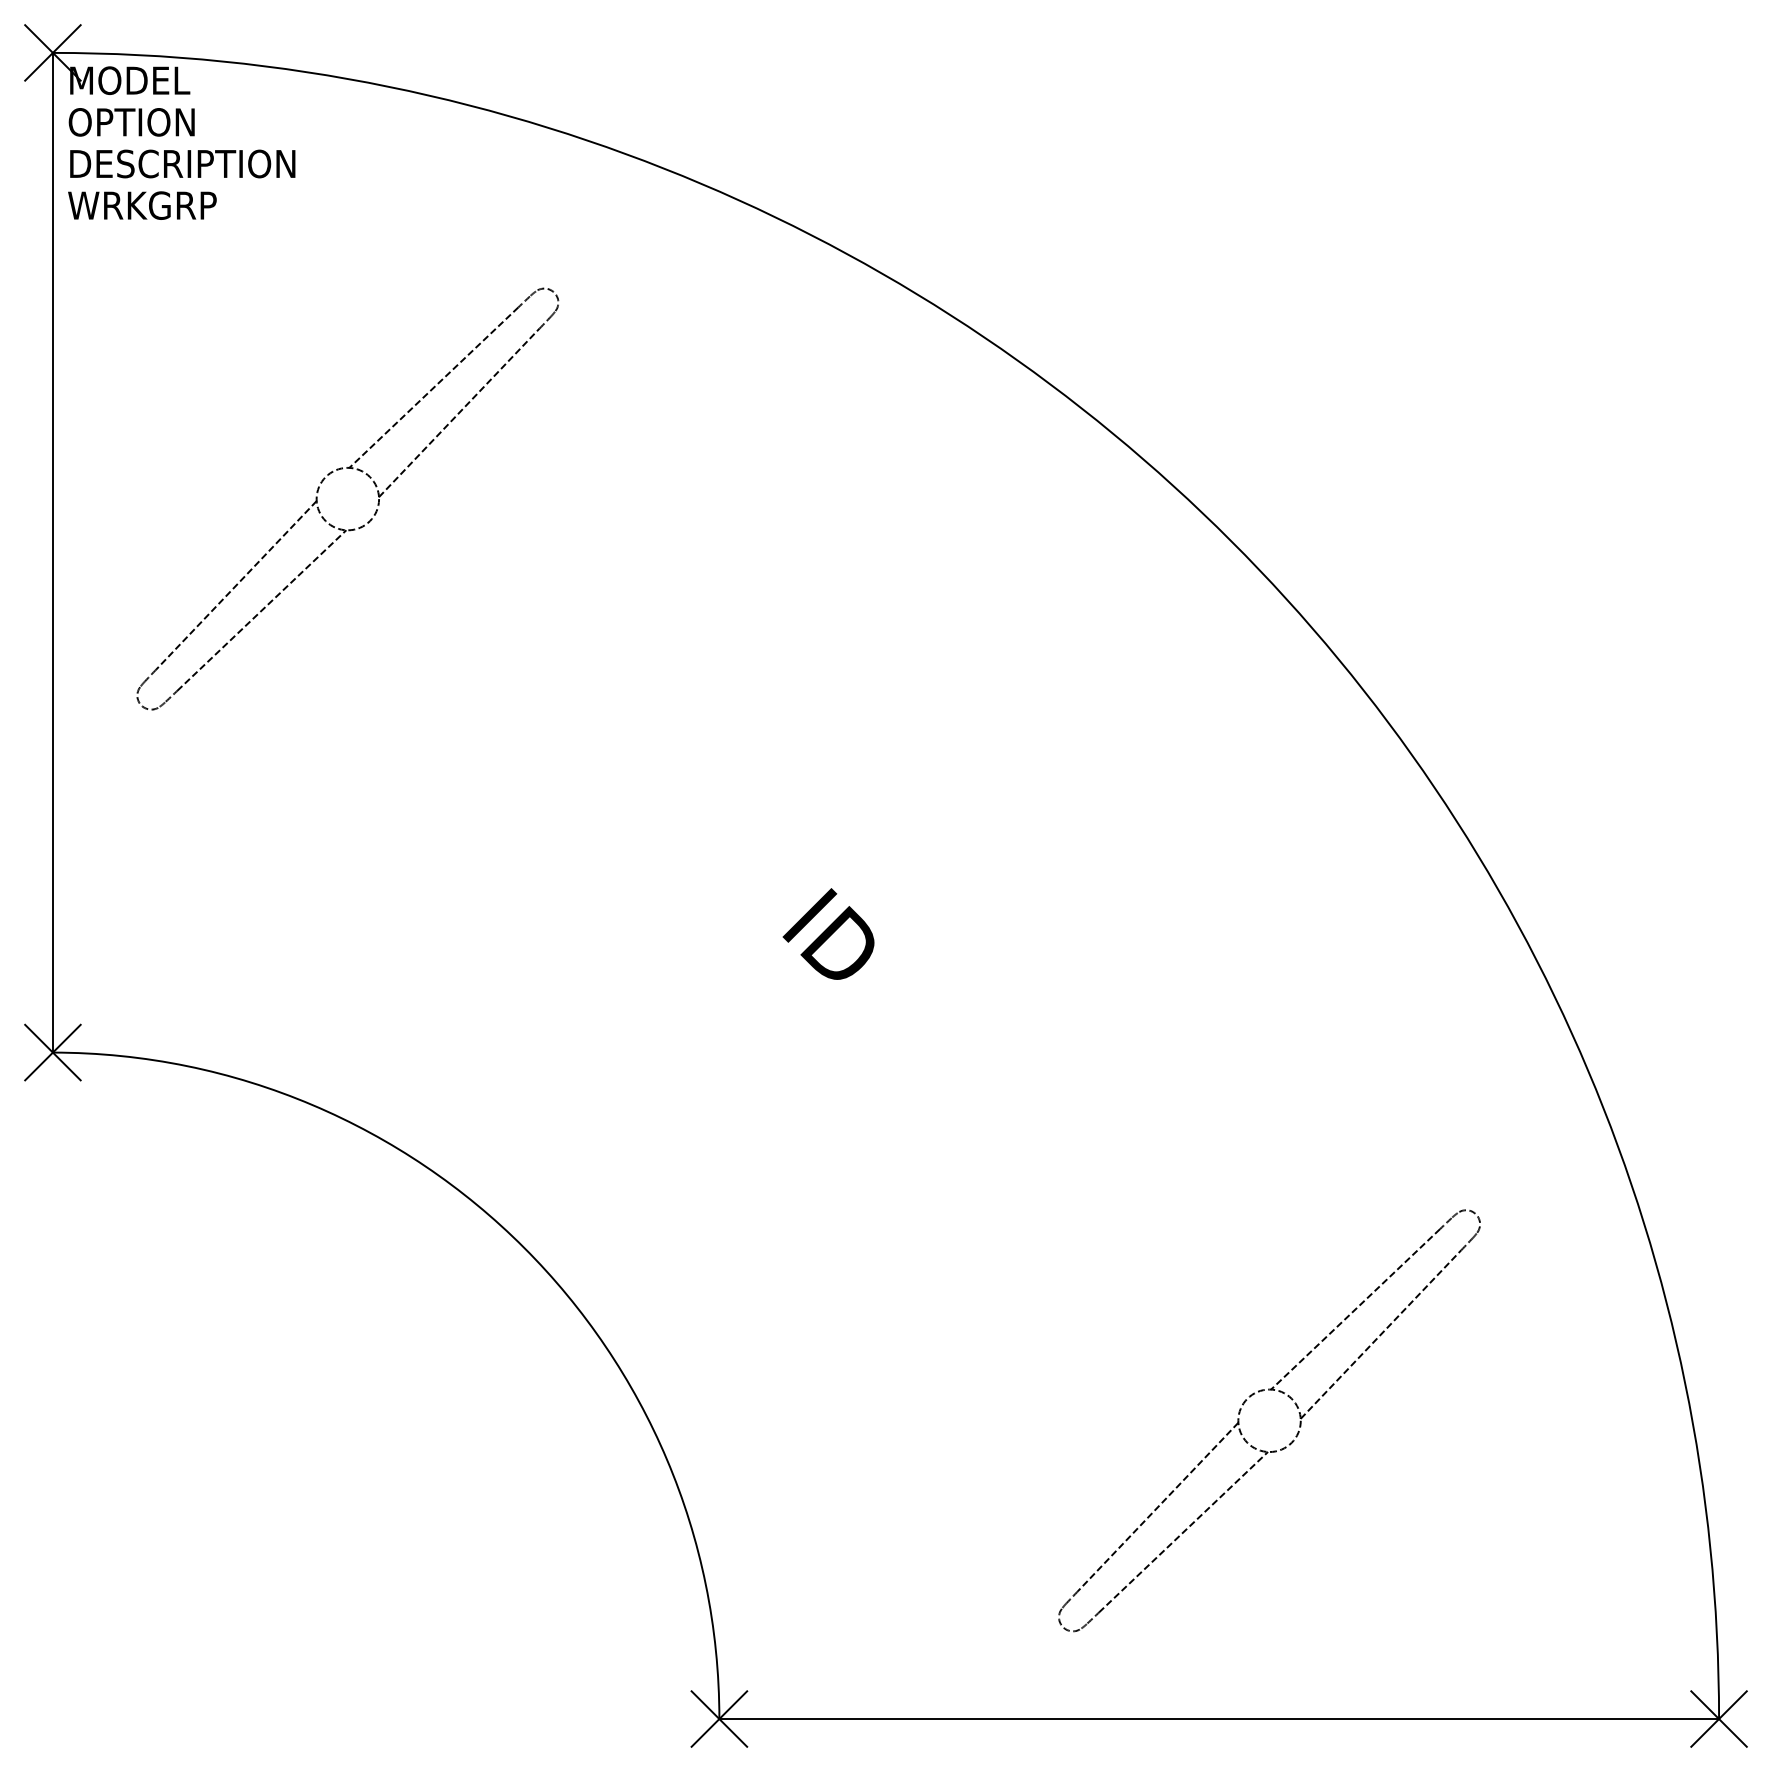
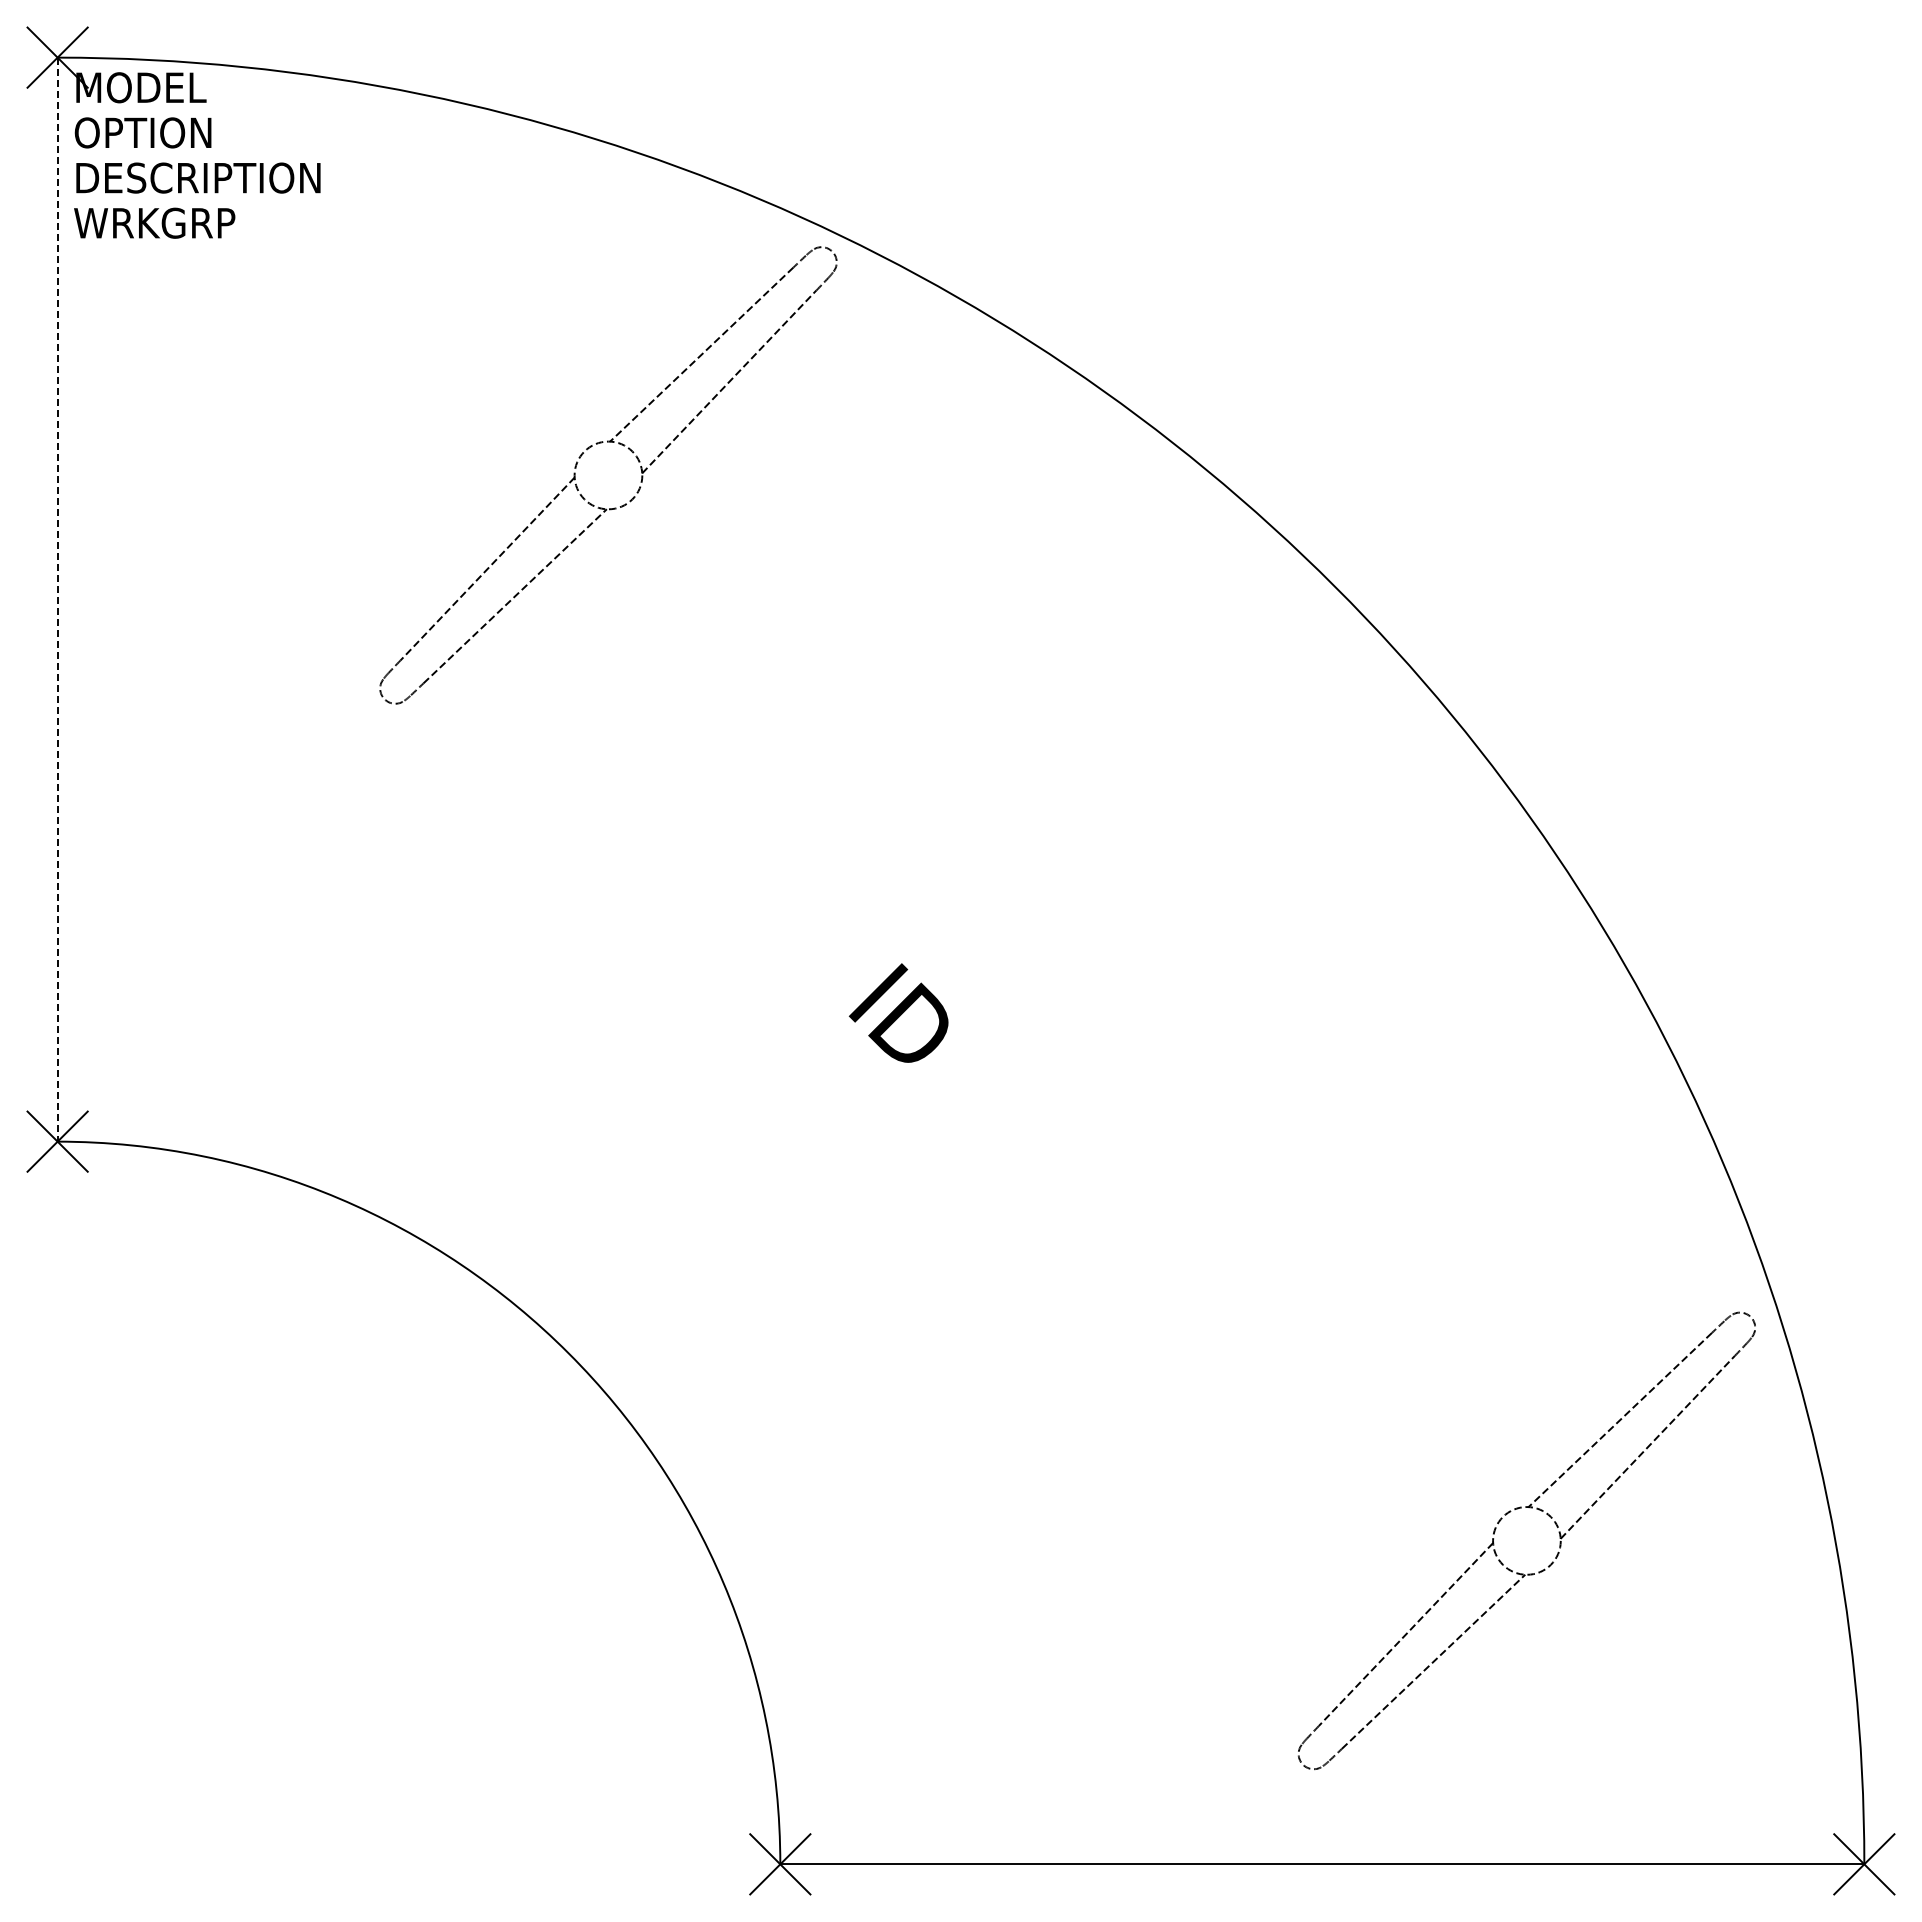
part: (369, 477) -> (631, 452), moved
line: (52, 553) -> (57, 600), solid -> dashed
part: (1261, 1391) -> (1518, 1509), moved

